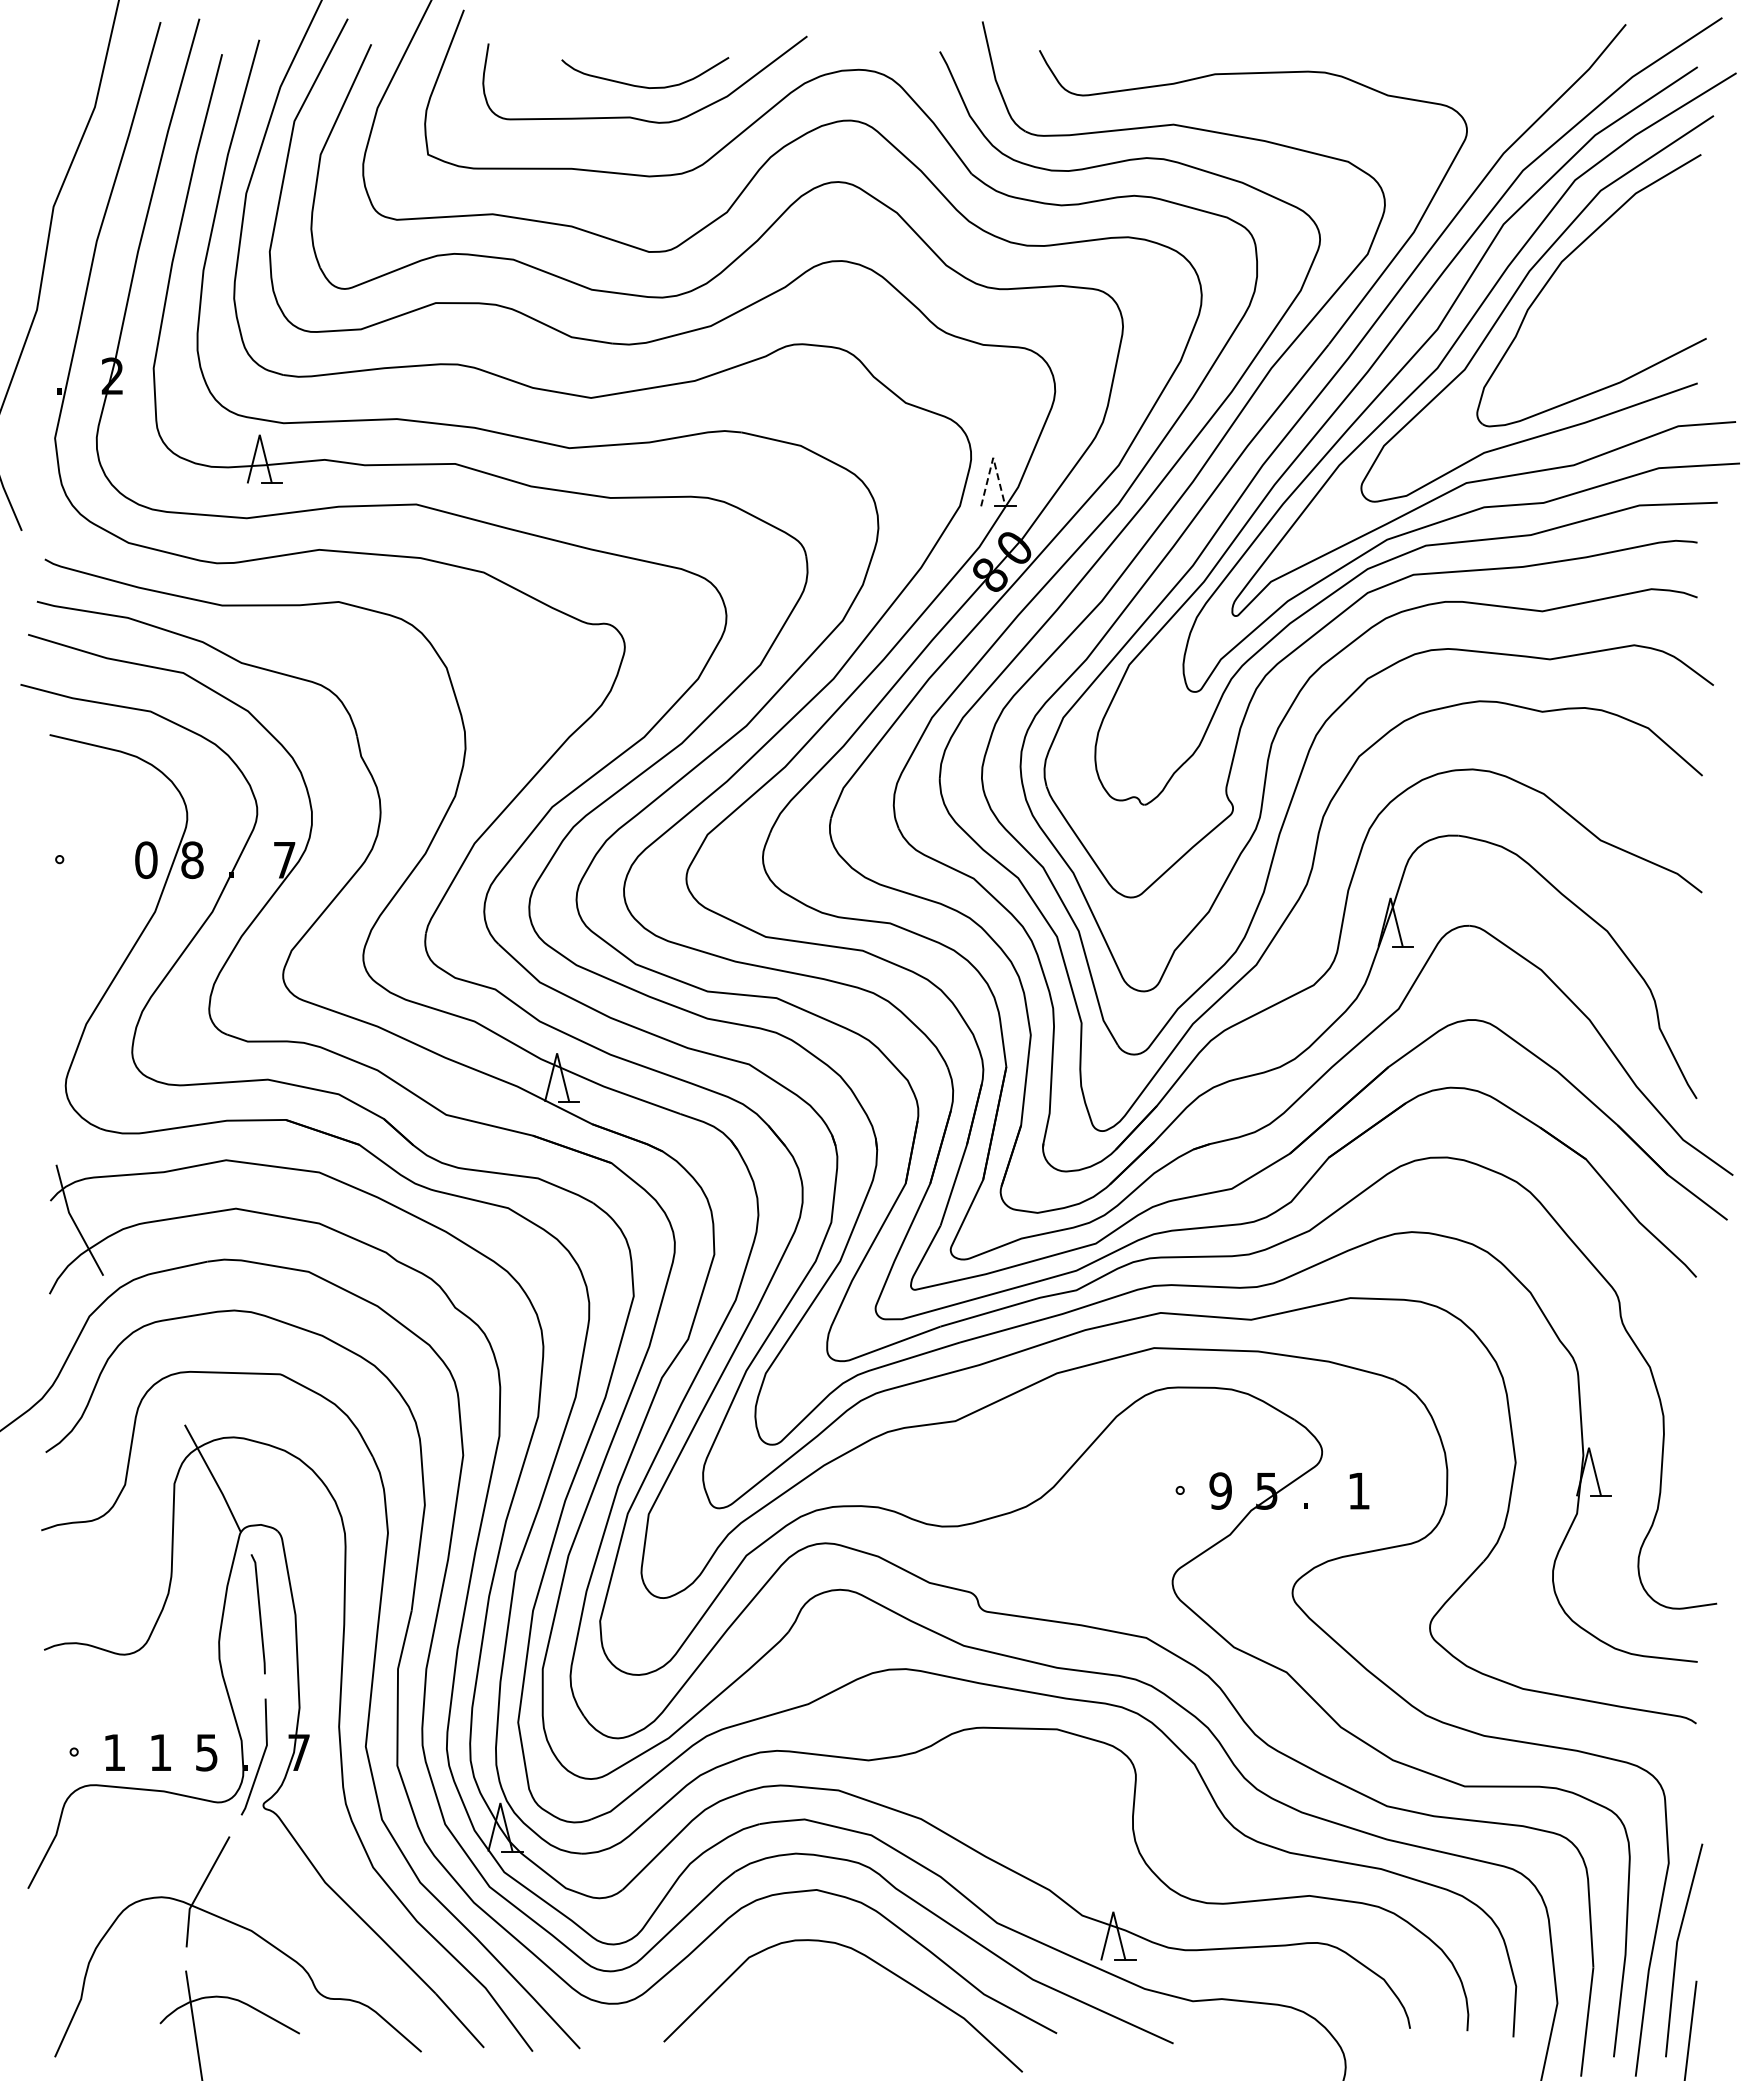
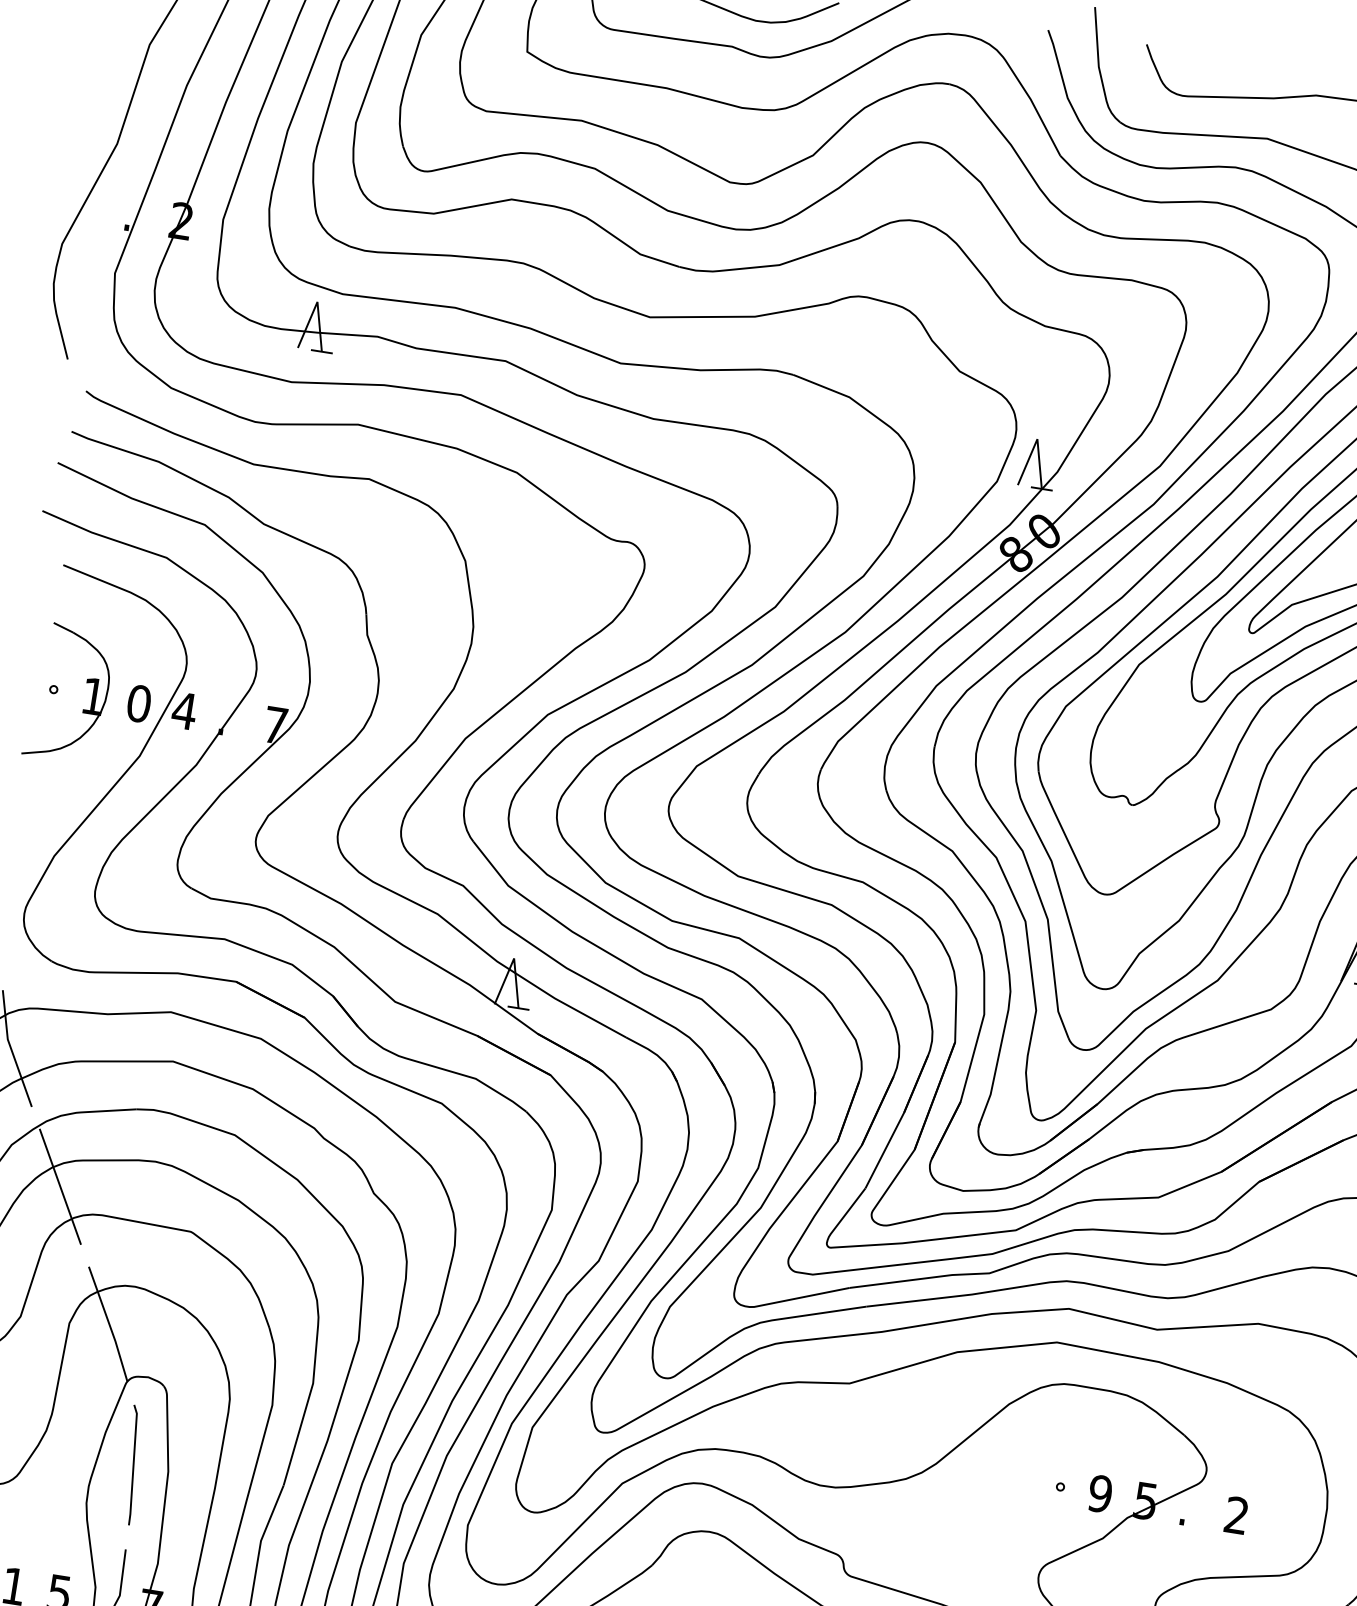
line: (993, 457) -> (1037, 438), dashed -> solid
part: (91, 848) -> (86, 683), added
text: (192, 860) -> (184, 711), 8 -> 4
line: (144, 1350) -> (60, 1187), added
text: (1358, 1490) -> (1236, 1514), 1 -> 2

